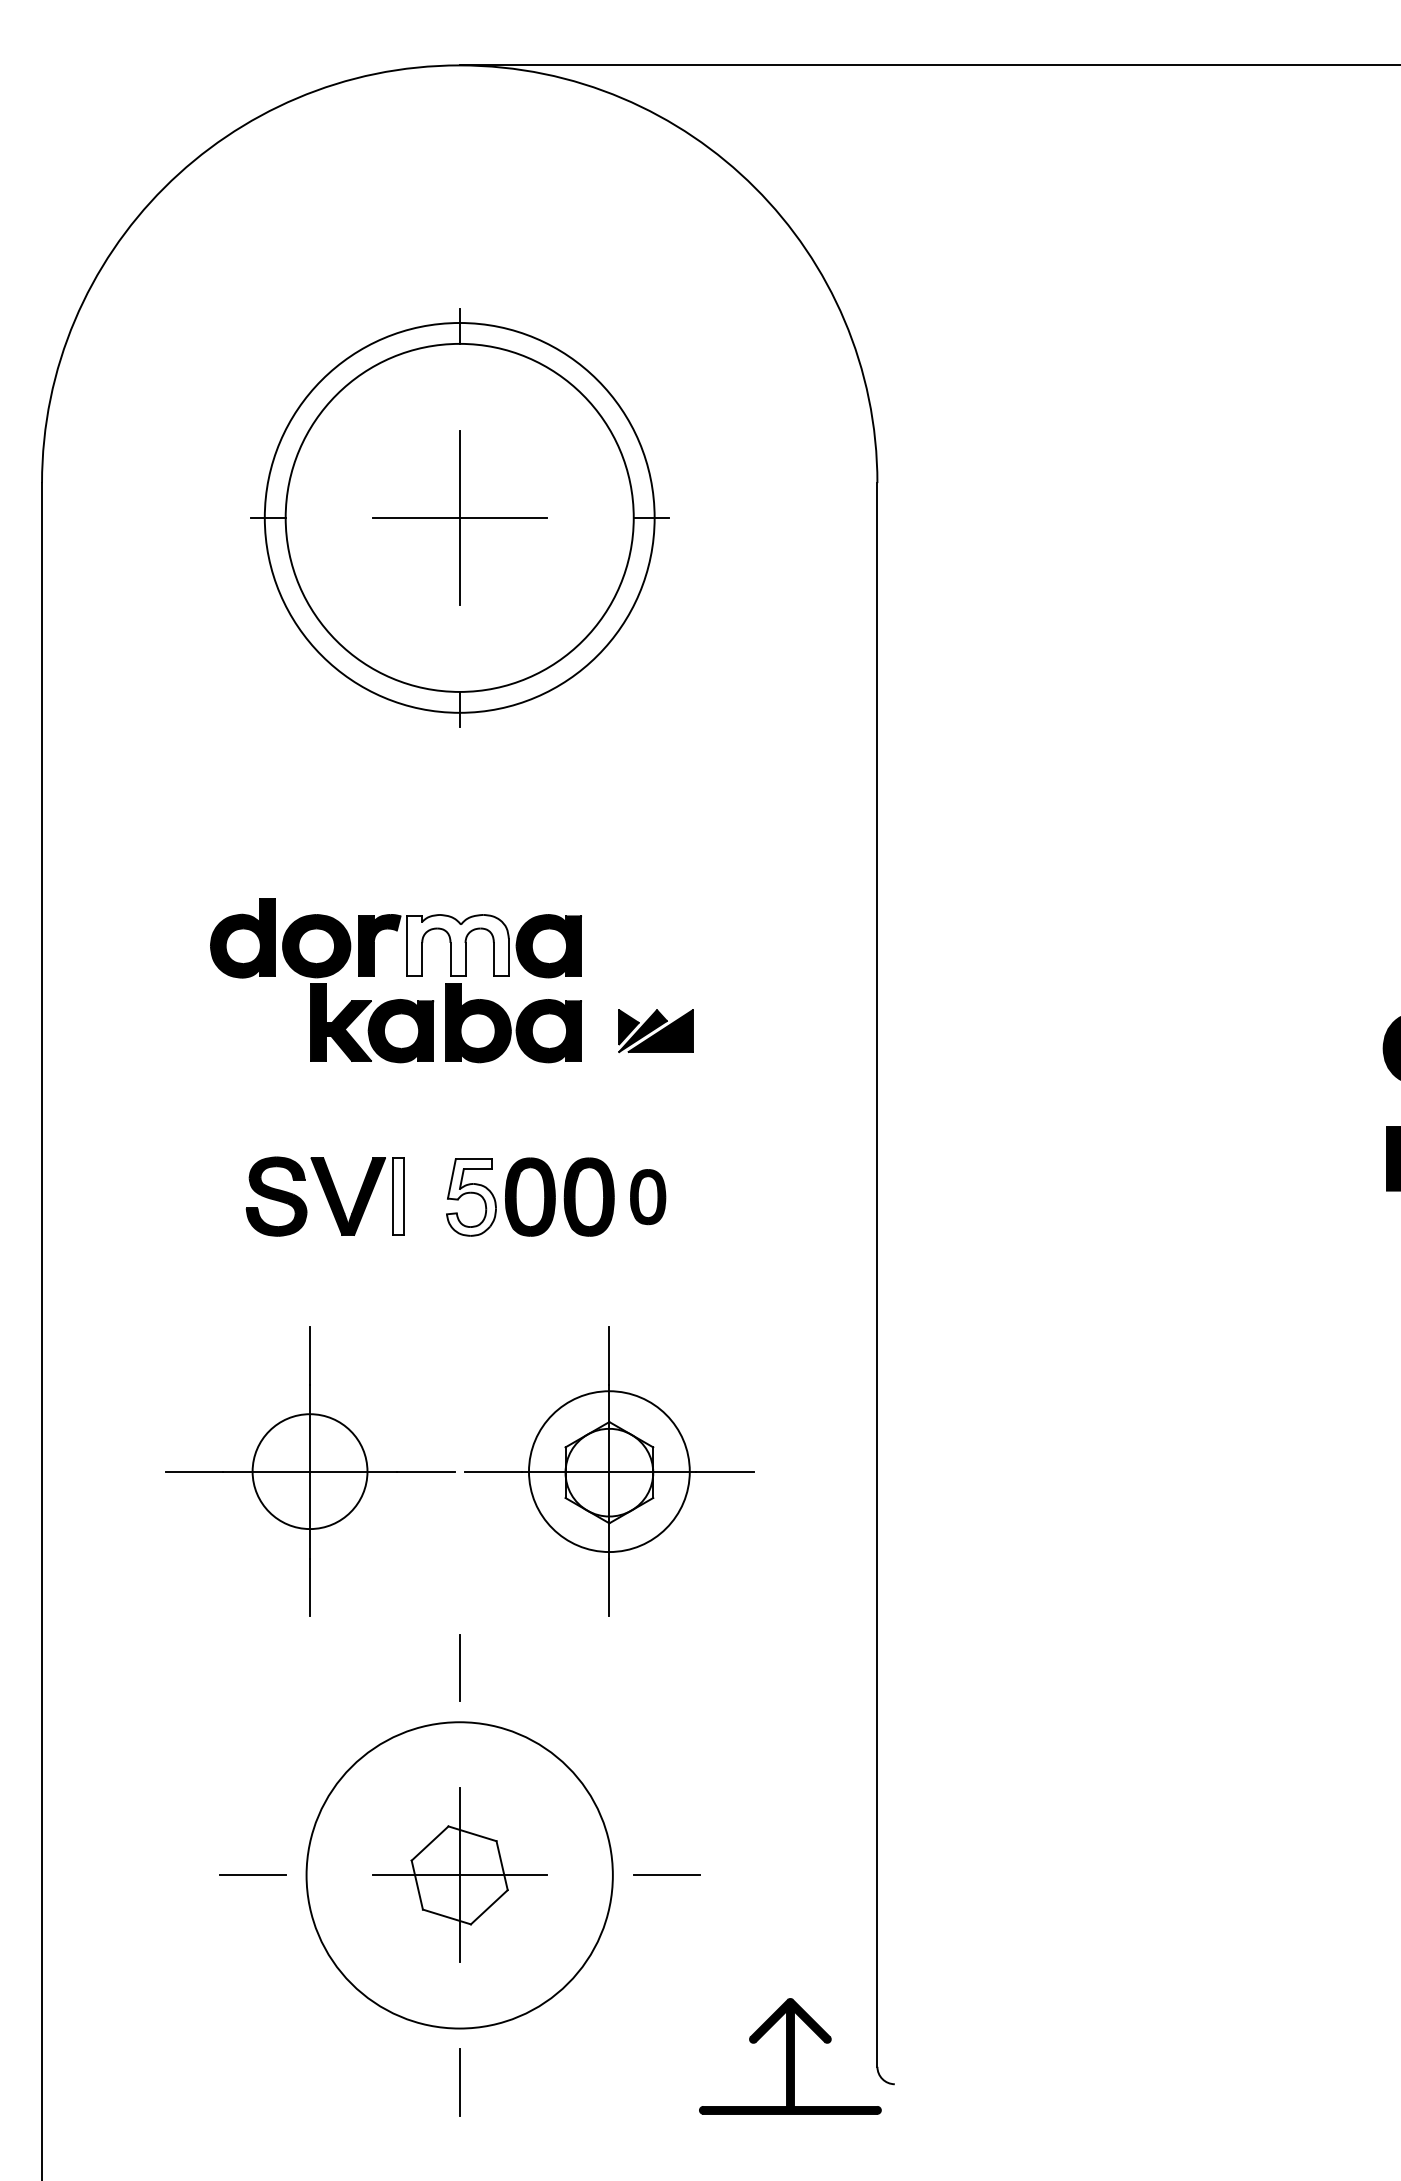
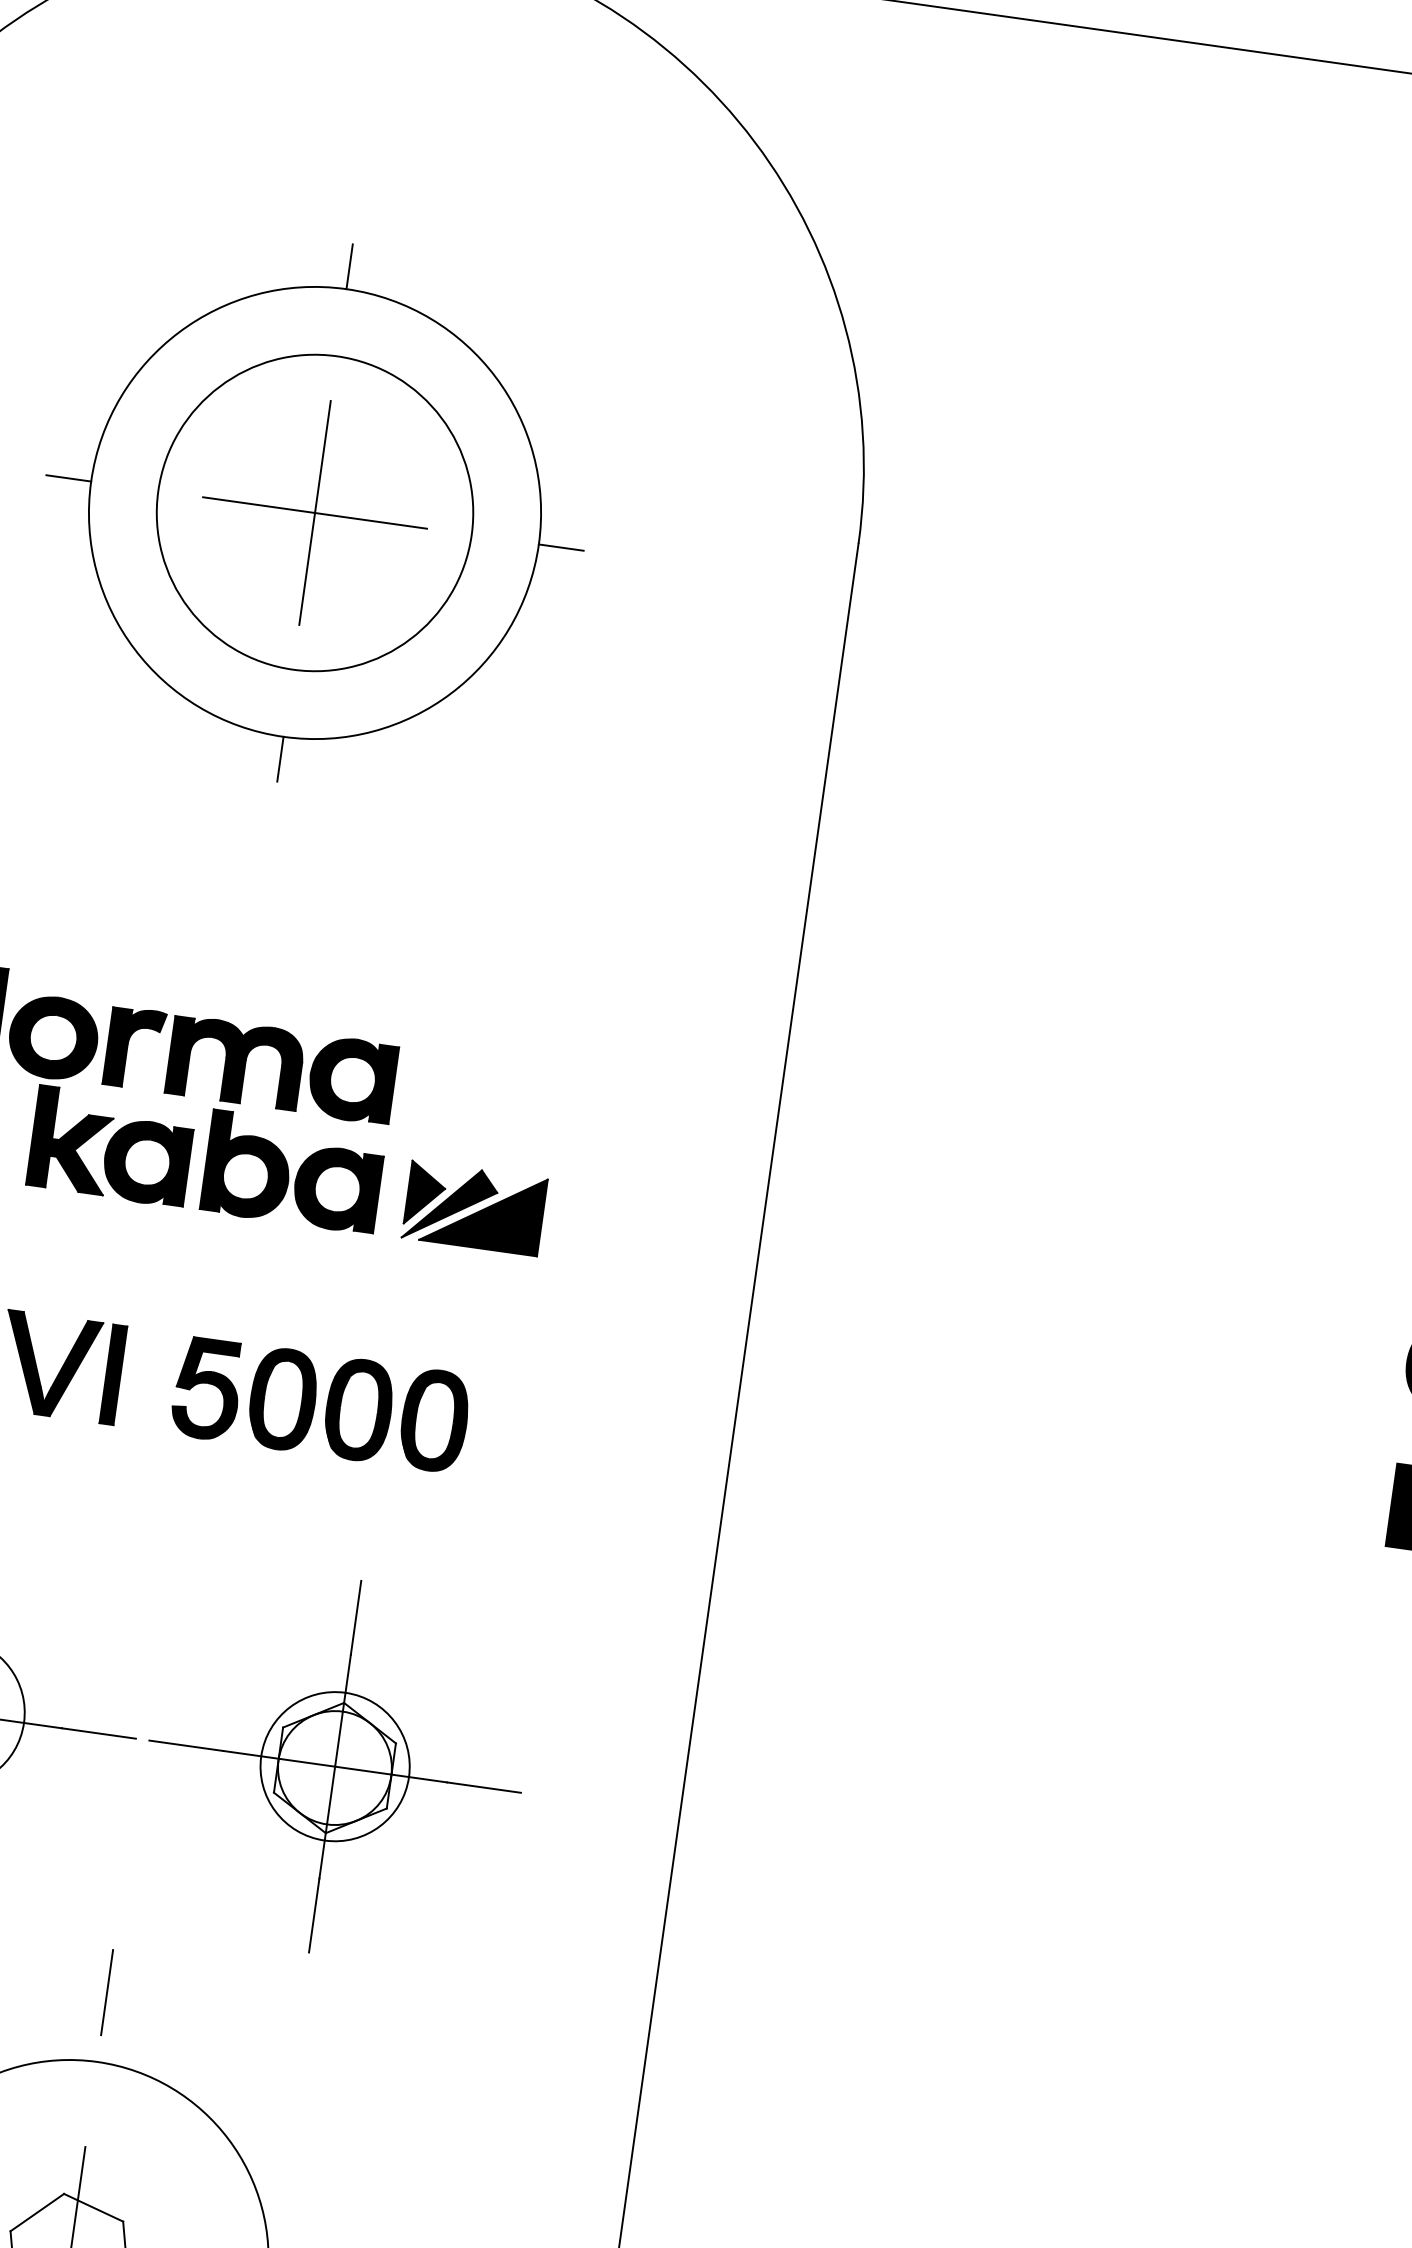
circle: (459, 517) -> (314, 512), size x0.62
fill: (457, 944) -> (235, 1061), added
part: (655, 1030) -> (474, 1207), size x1.43
fill: (397, 1196) -> (112, 1374), added
part: (647, 1196) -> (433, 1419), size x1.43
fill: (471, 1197) -> (207, 1389), added
circle: (608, 1471) -> (334, 1766), size x0.71

